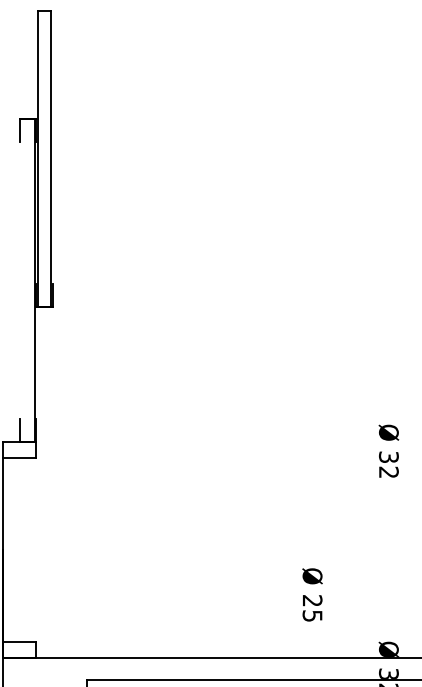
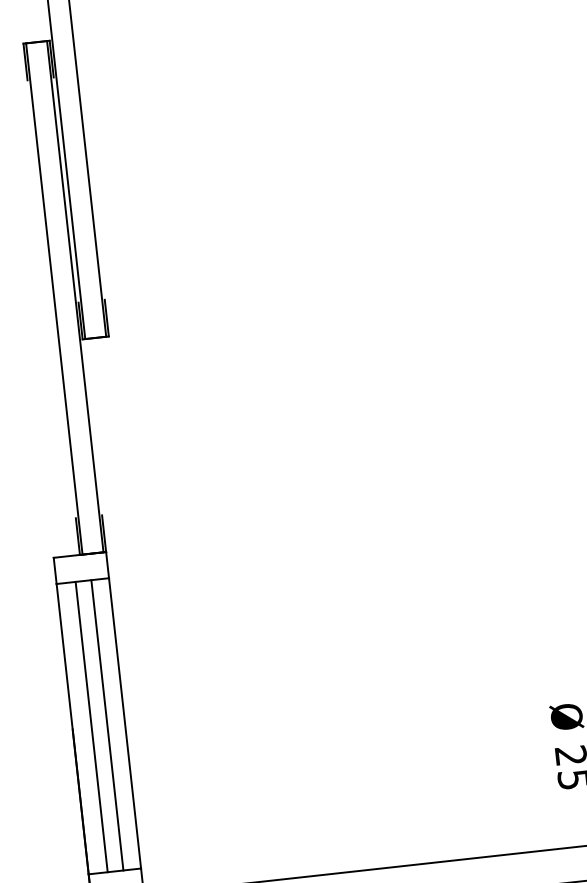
line: (21, 279) -> (54, 297), added
line: (15, 549) -> (91, 726), added
line: (25, 549) -> (107, 724), added
line: (36, 549) -> (125, 722), added

